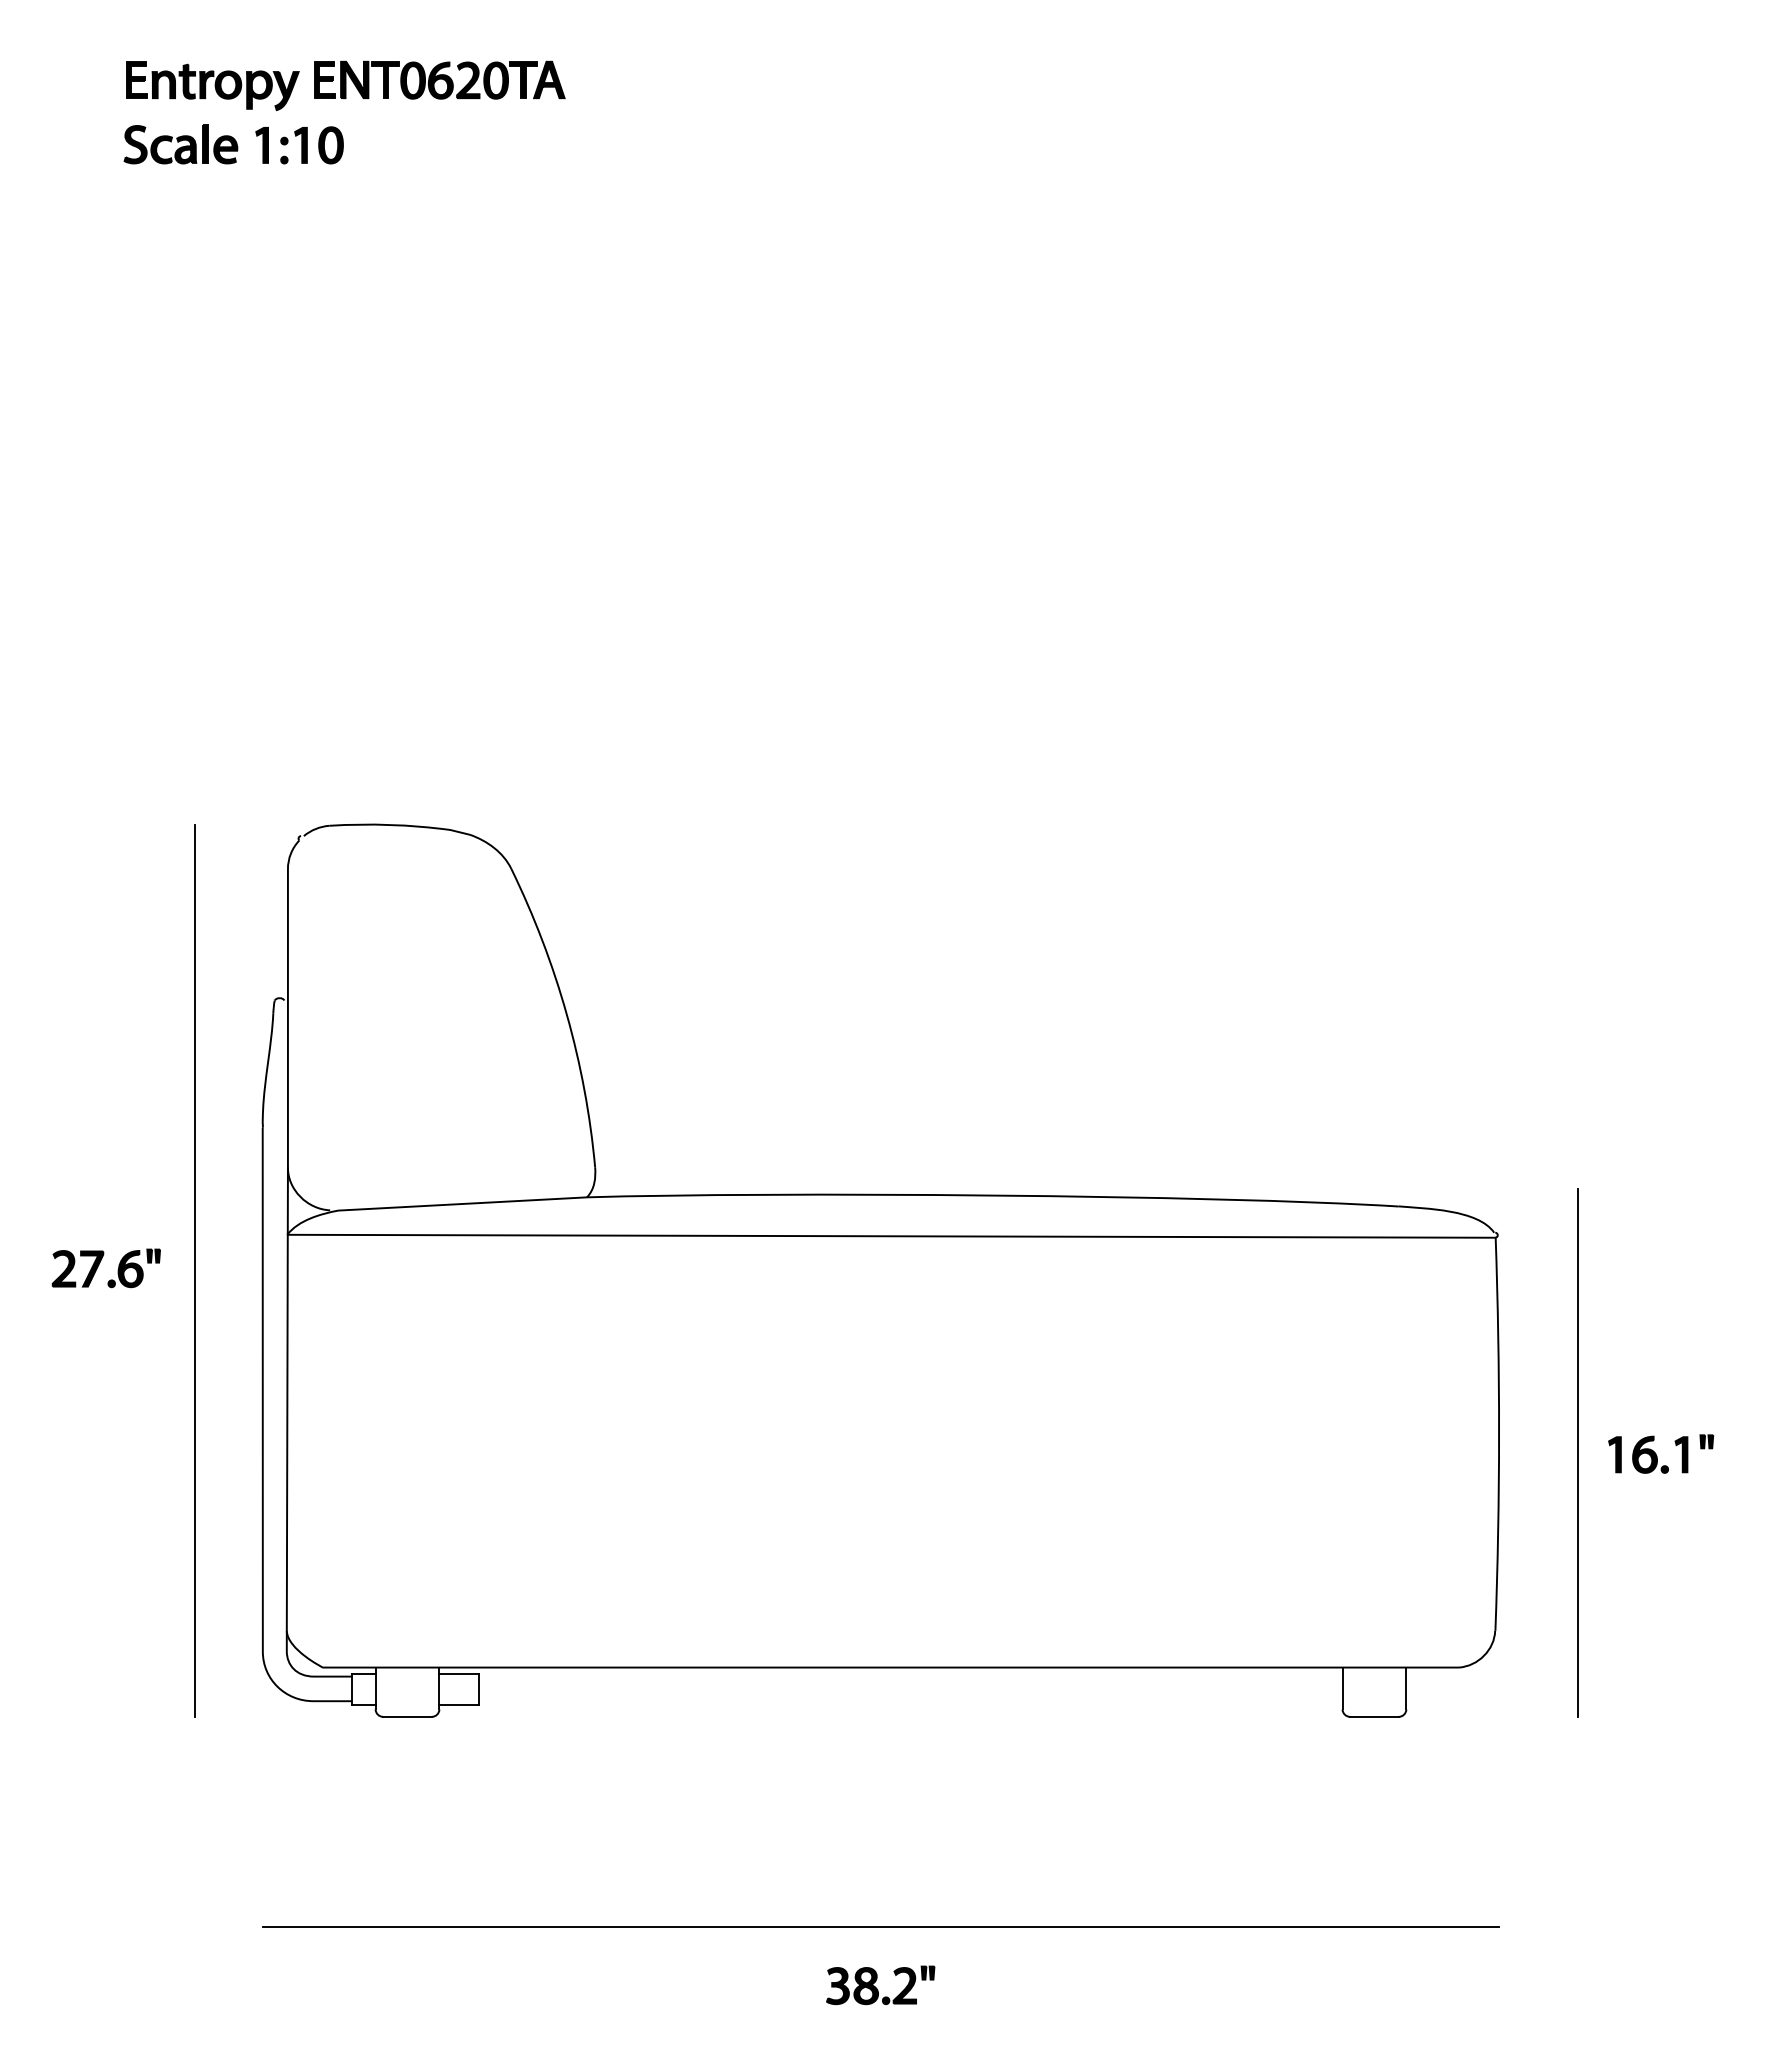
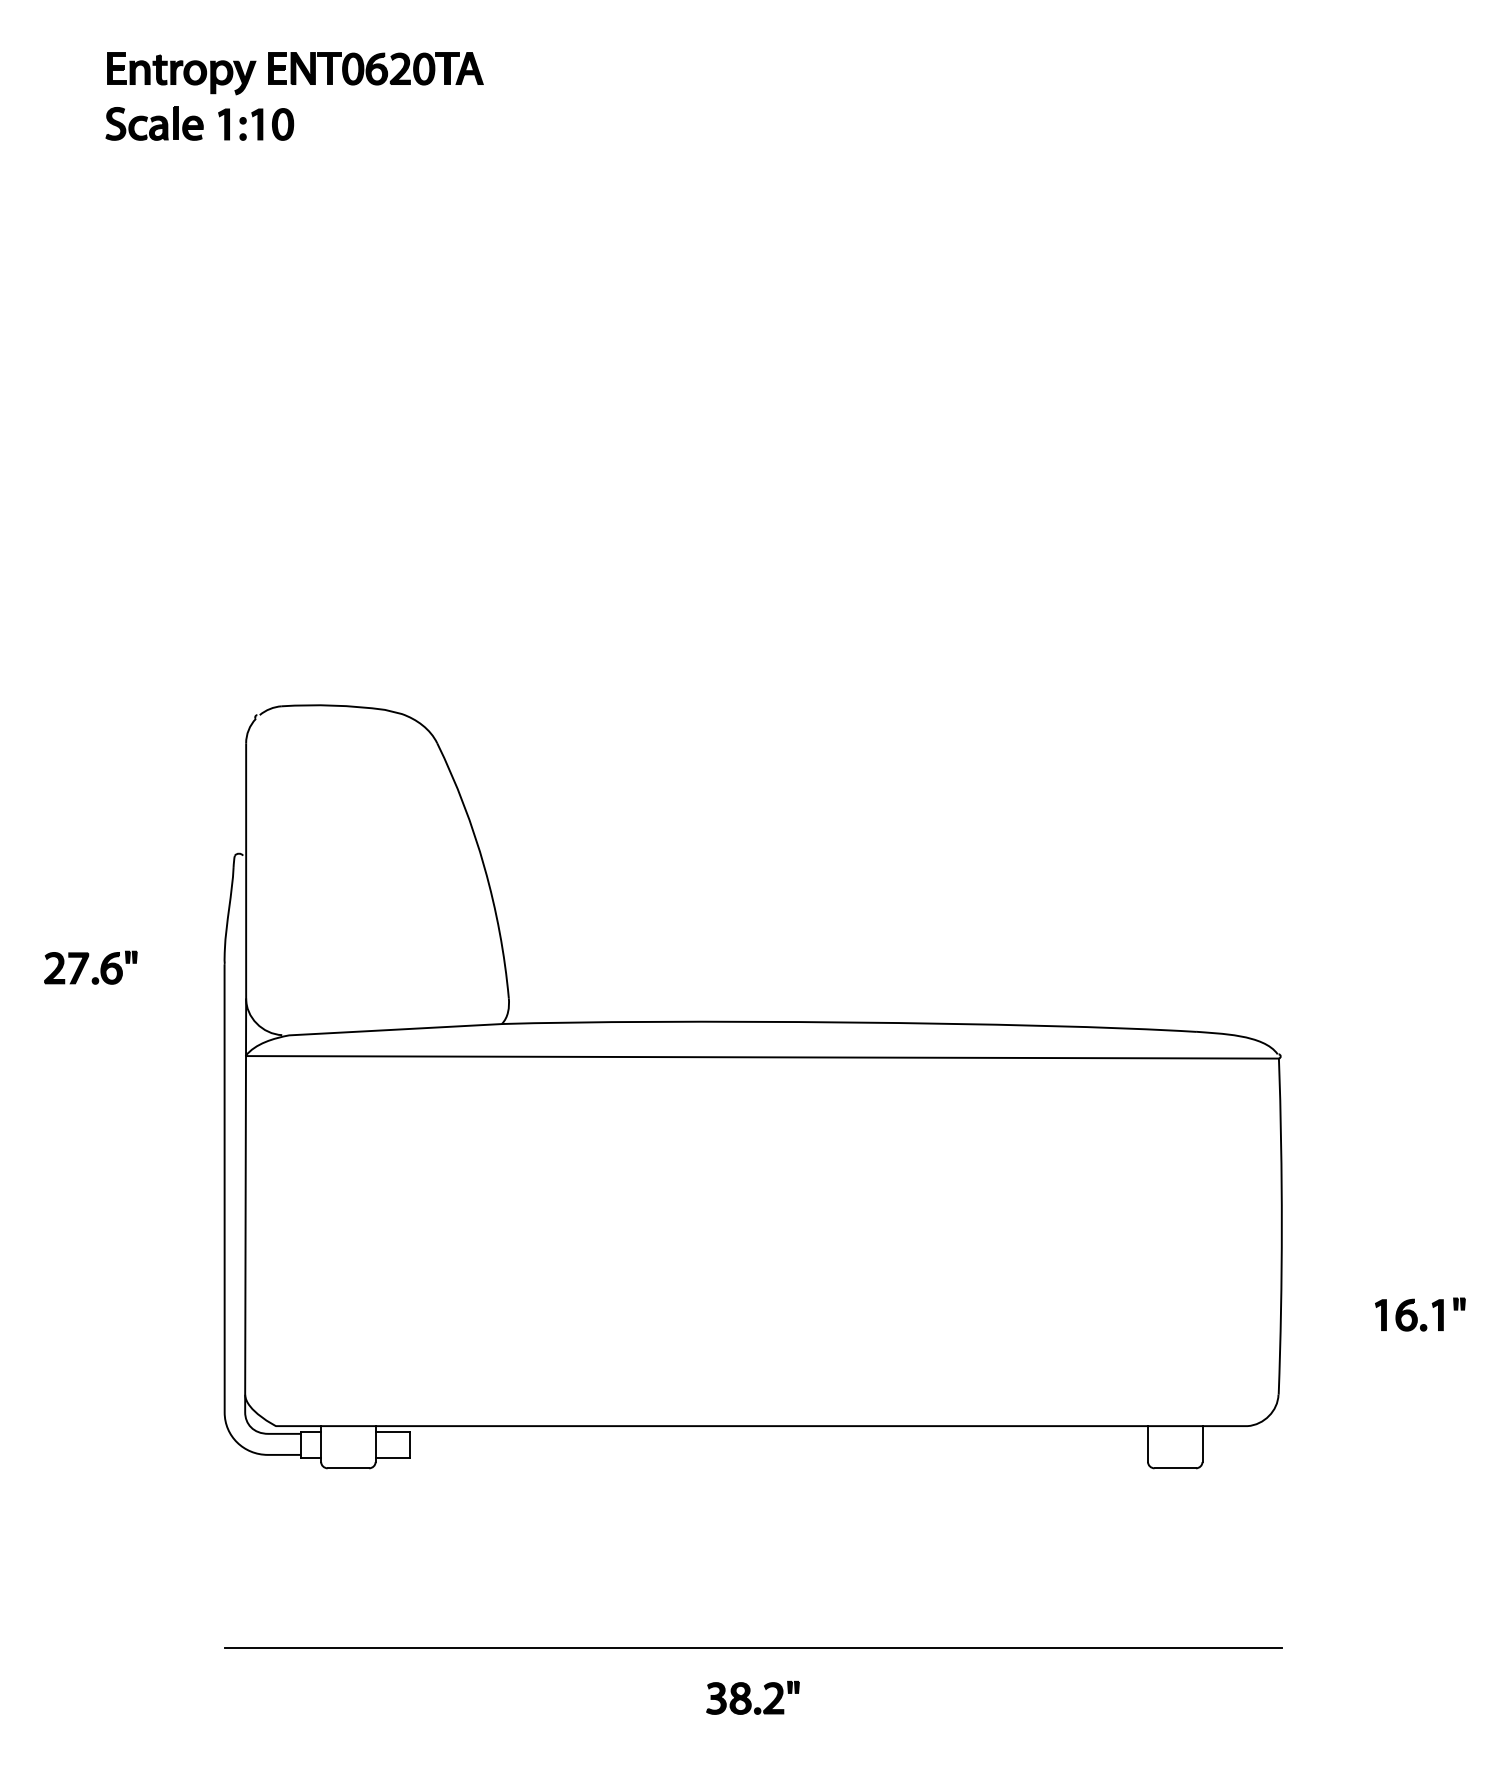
part: (105, 1268) -> (90, 967), moved
line: (194, 1270) -> (166, 1086), removed
line: (1578, 1452) -> (1349, 1242), removed
part: (1661, 1453) -> (1420, 1314), moved

